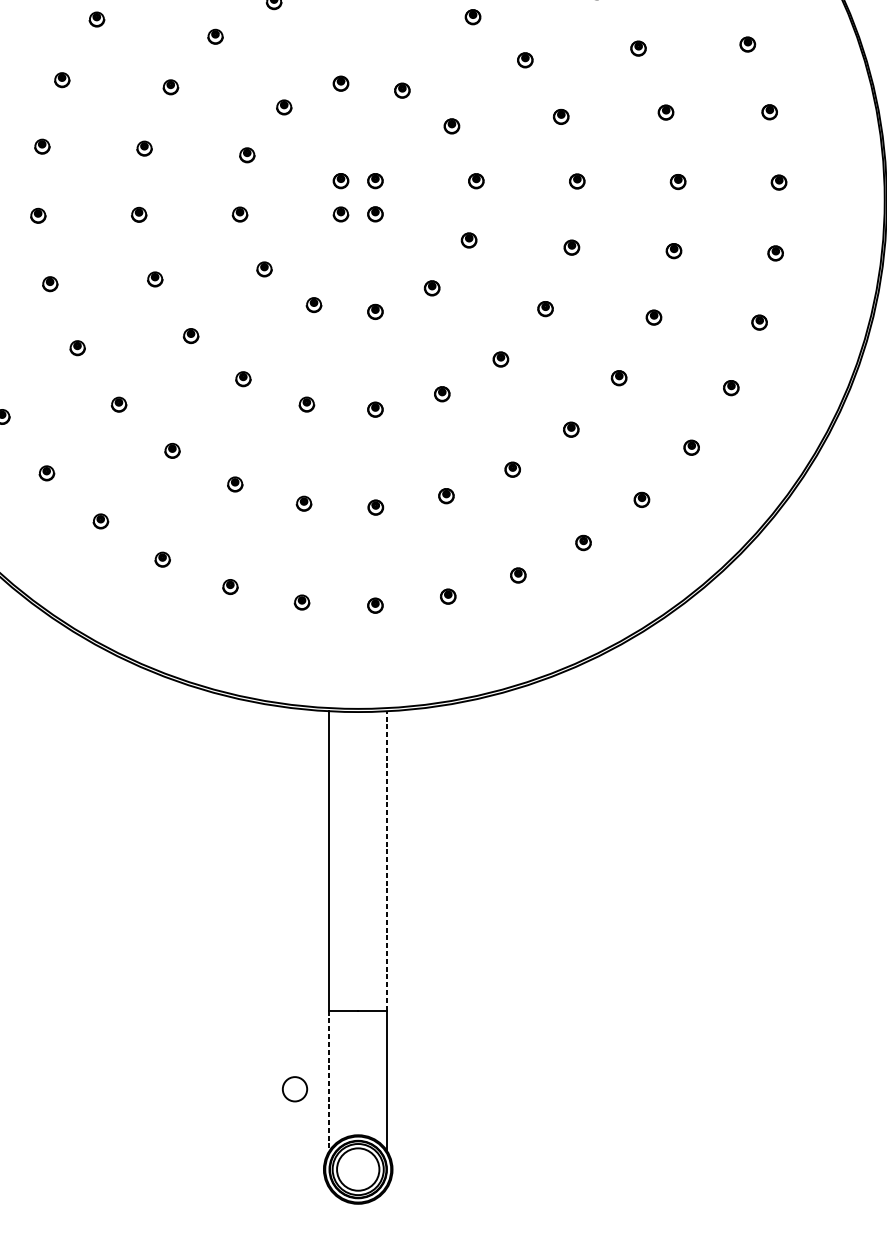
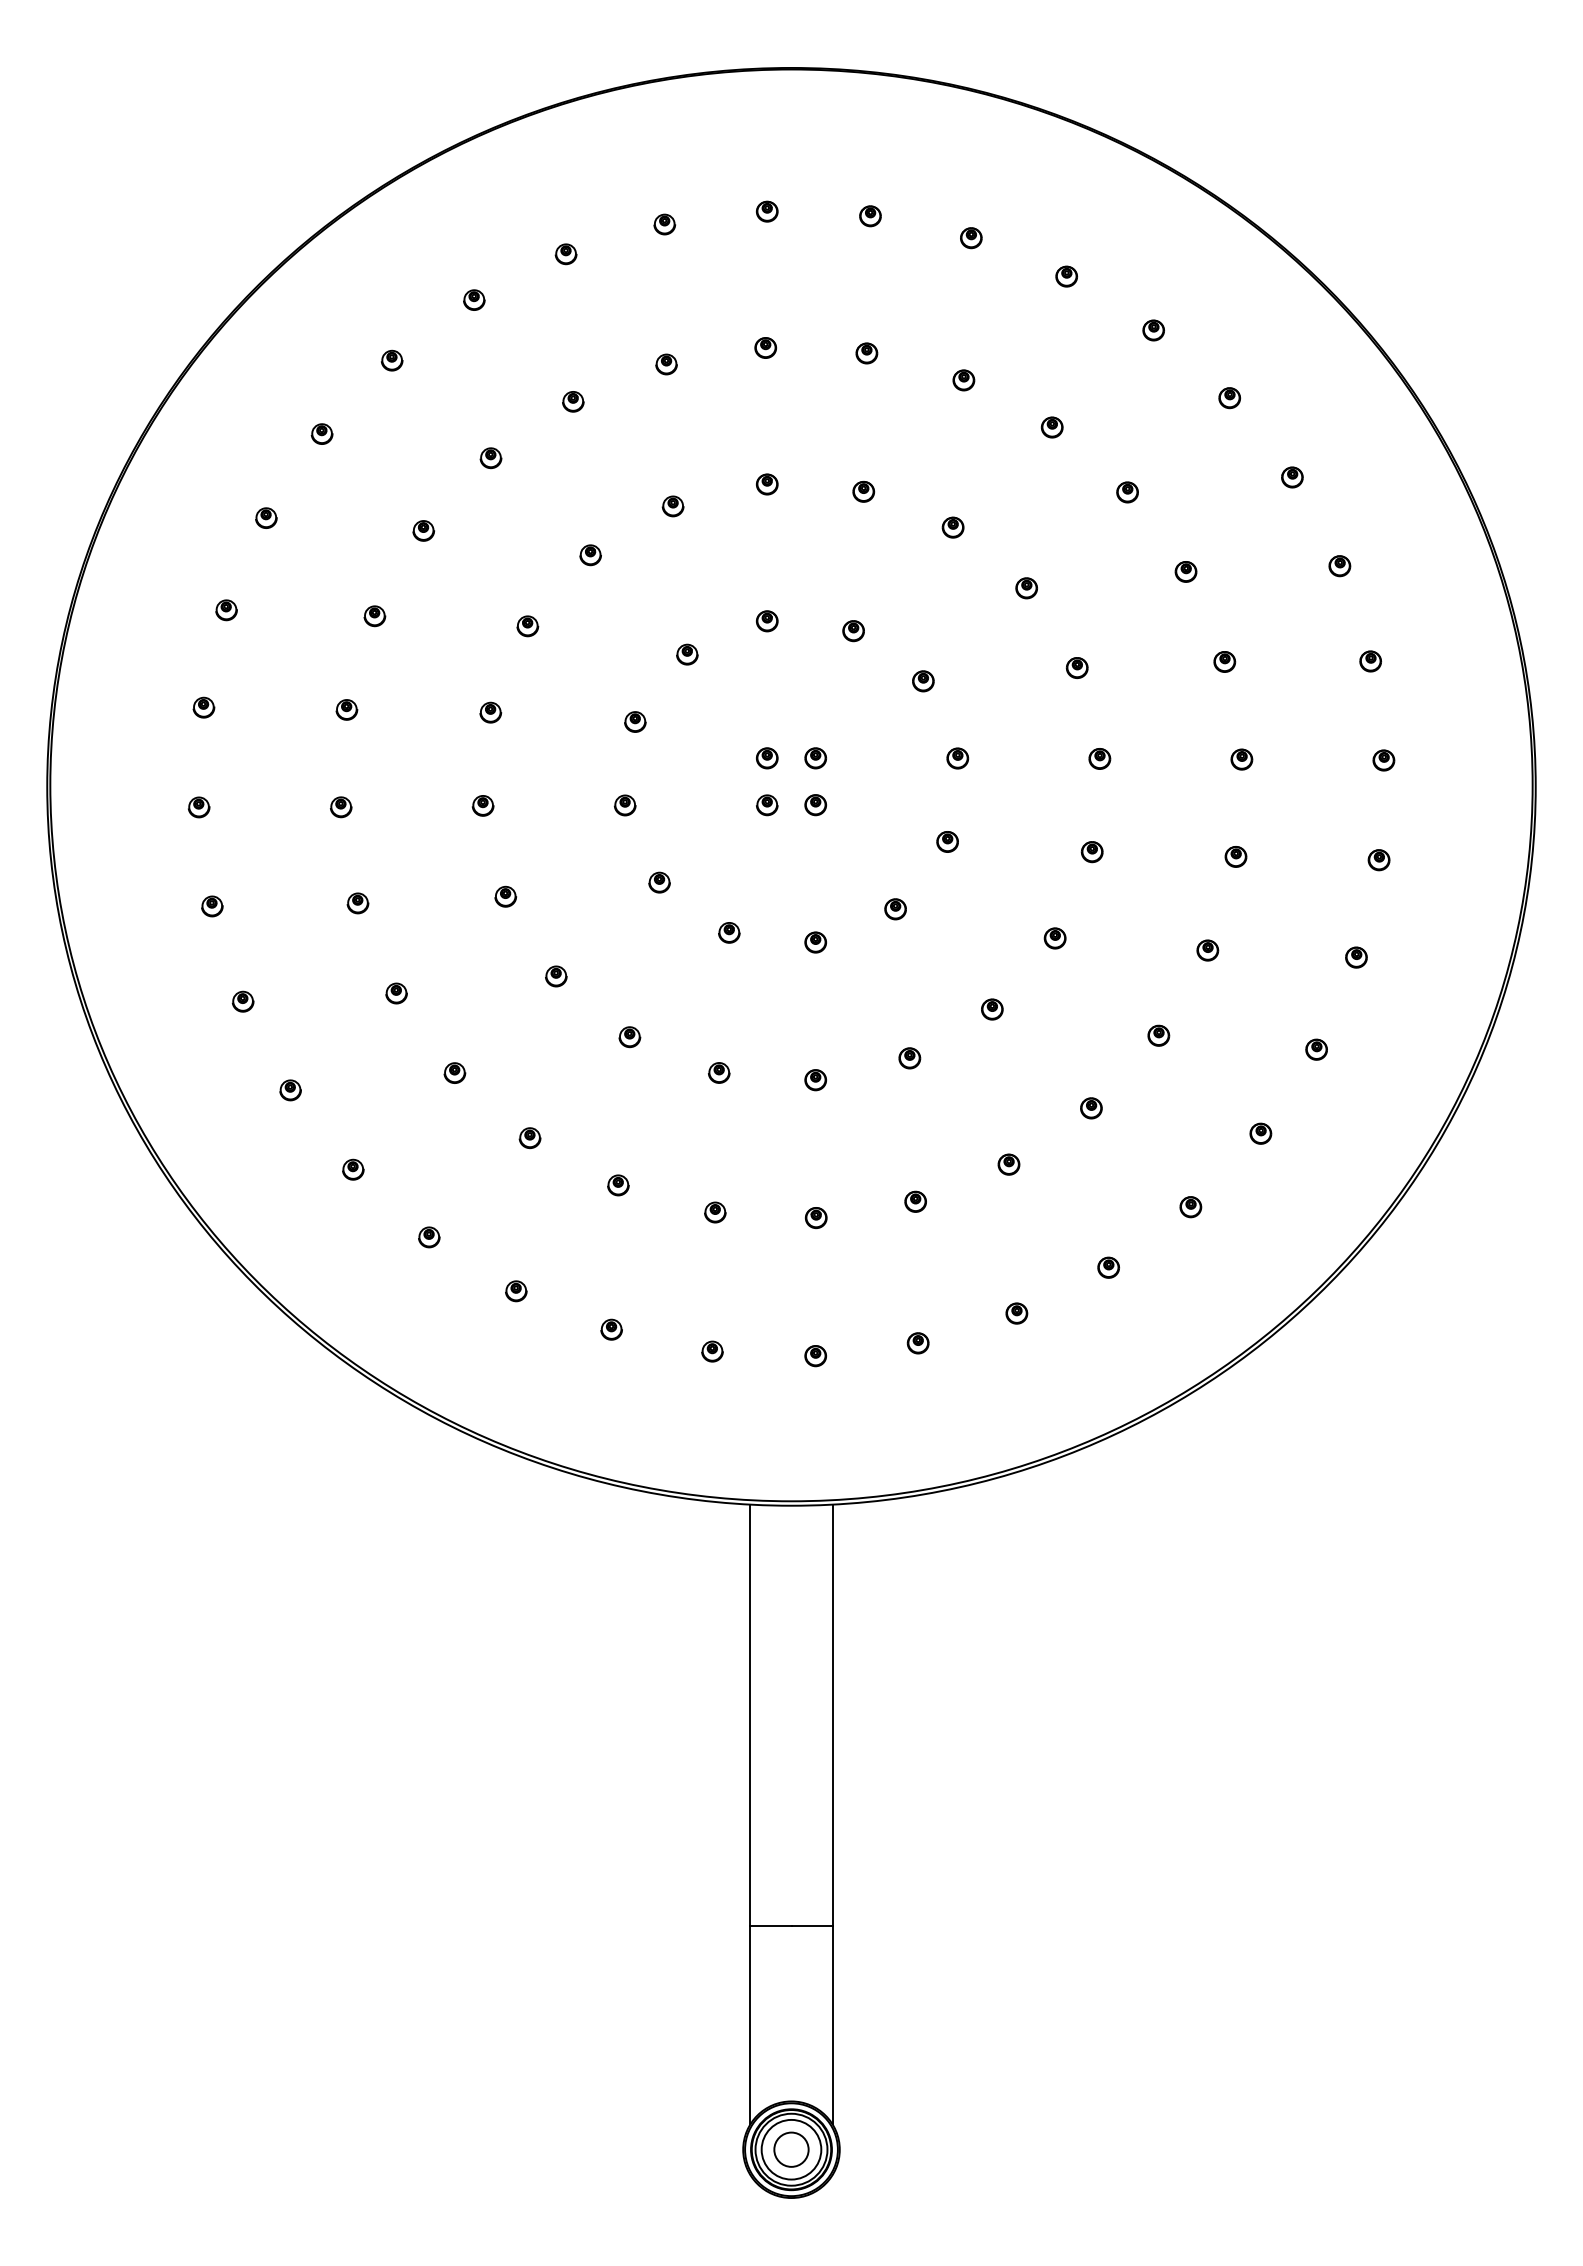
line: (387, 861) -> (832, 1715), dashed -> solid
line: (329, 1081) -> (750, 2025), dashed -> solid
circle: (295, 1089) -> (791, 2149), moved

